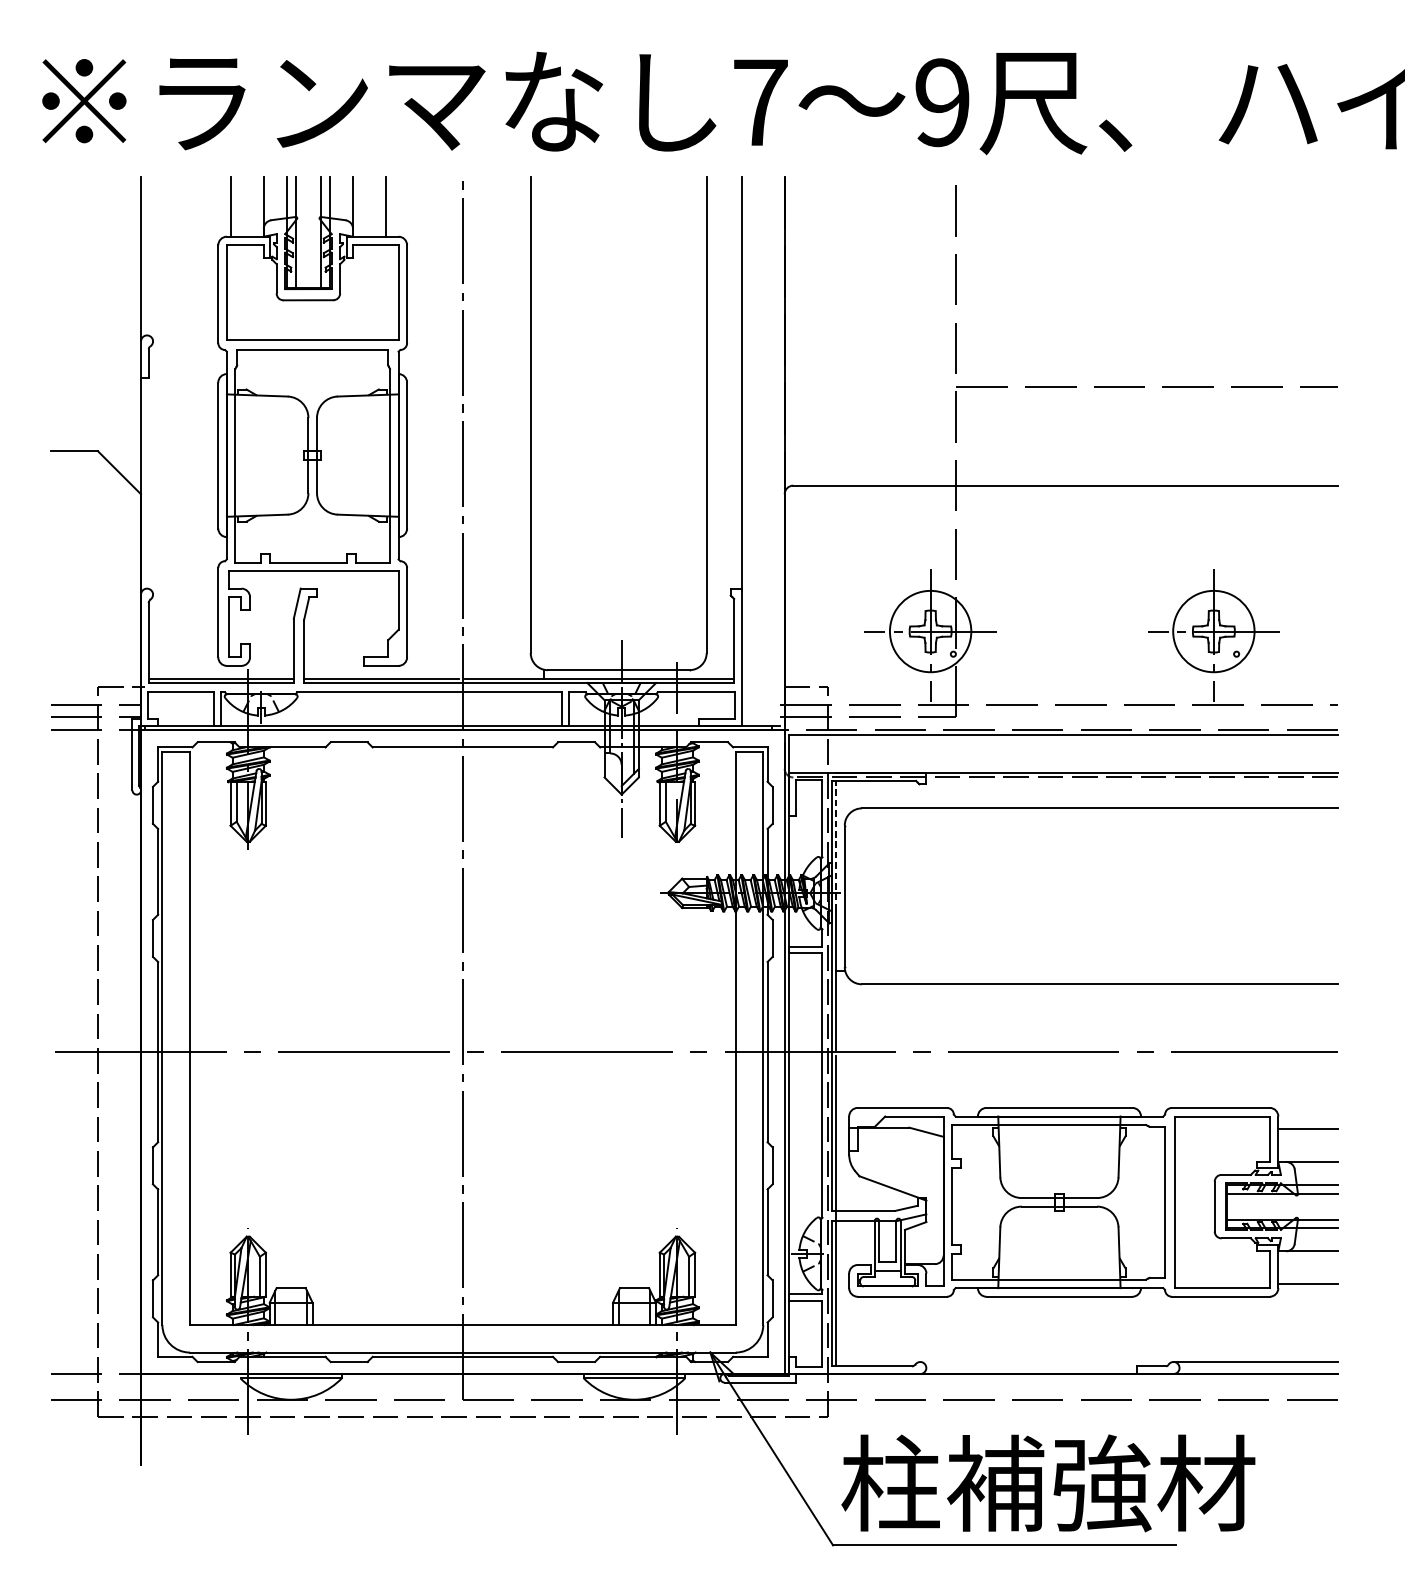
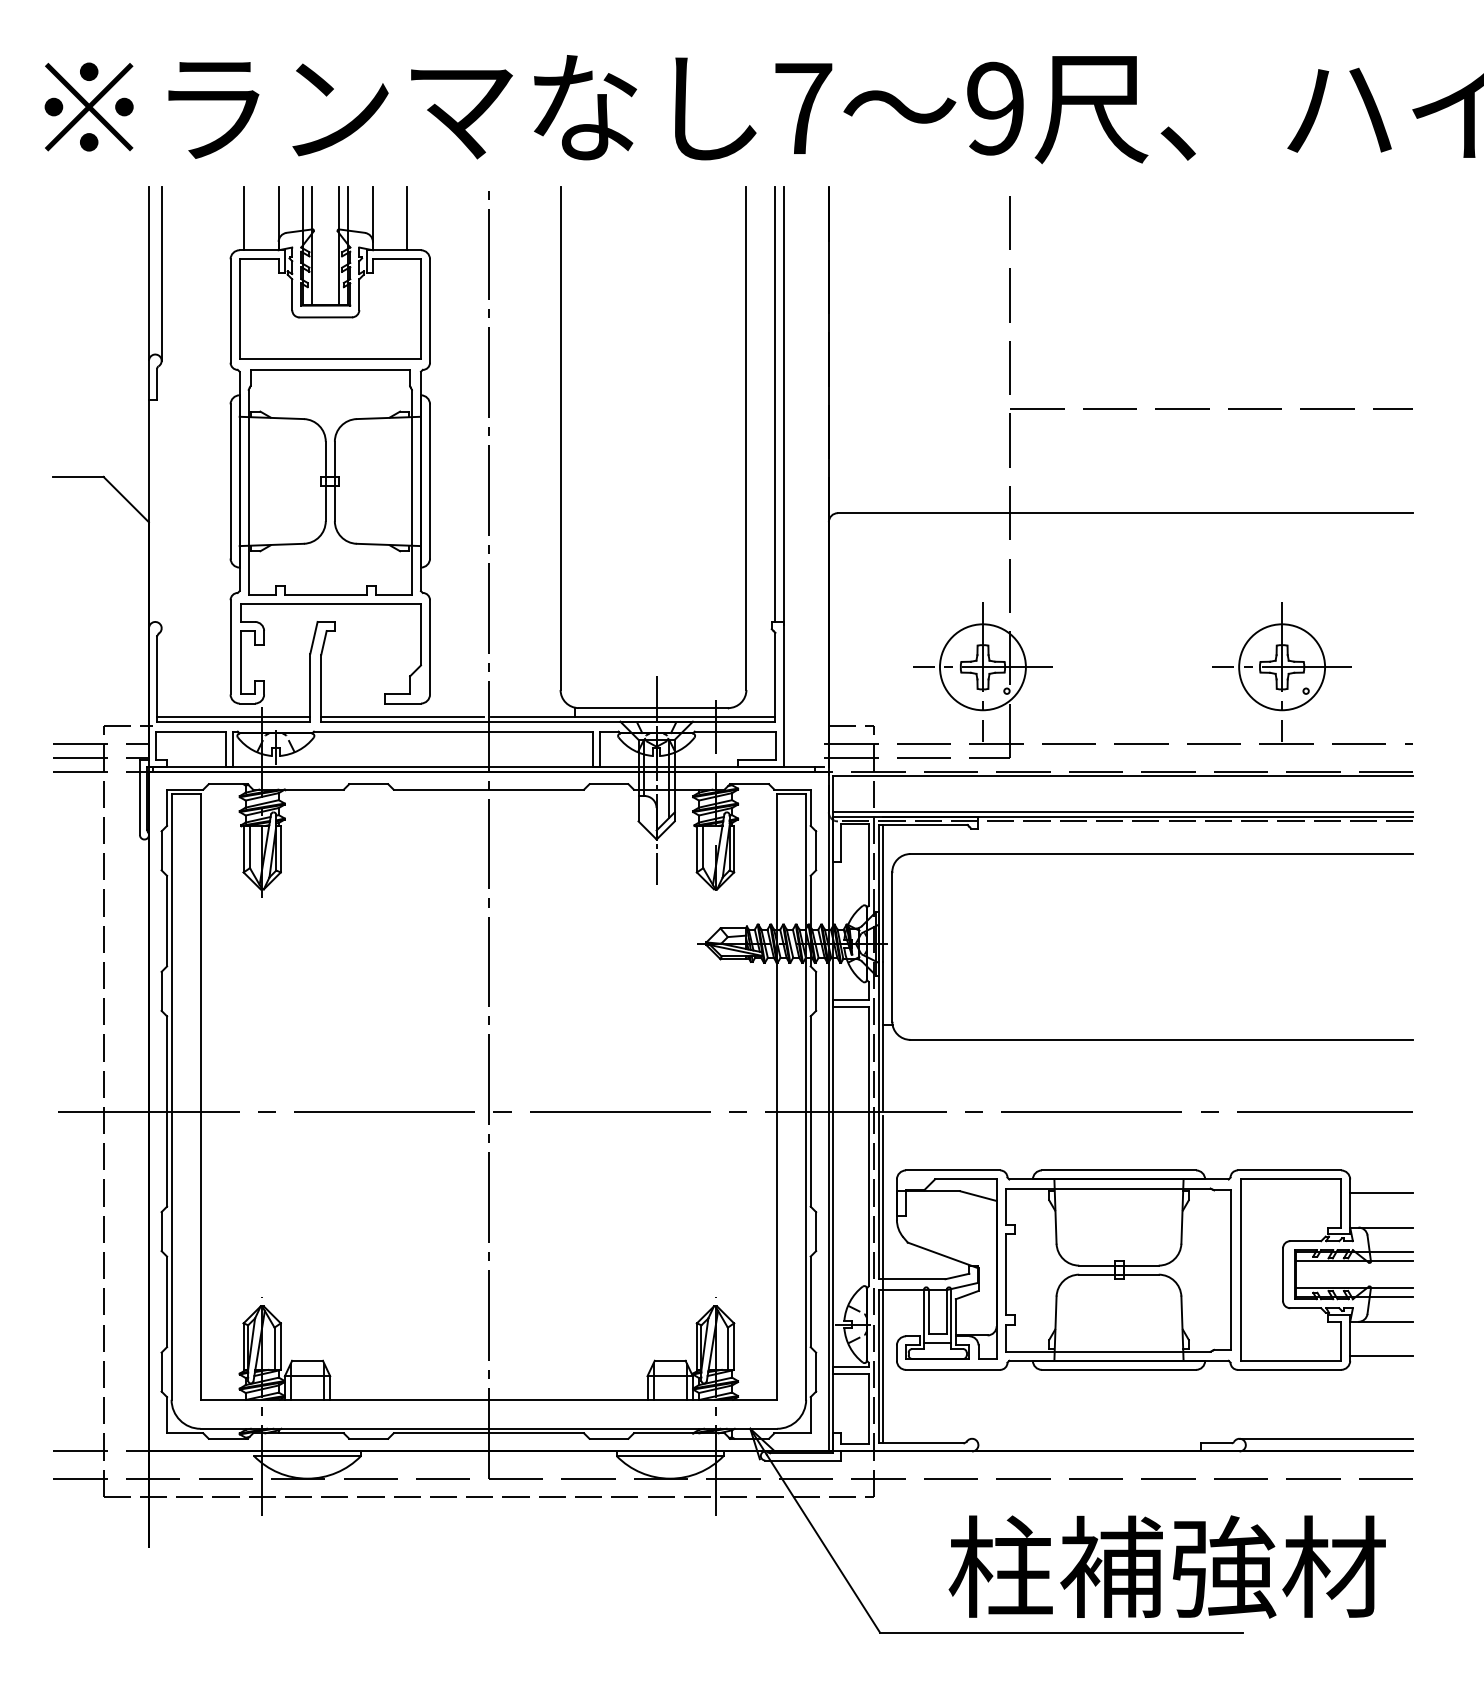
line: (152, 258) -> (161, 273), added
line: (734, 382) -> (775, 404), added
line: (1063, 769) -> (1123, 812), added
line: (836, 844) -> (883, 892), dashed -> solid
text: (1047, 1482) -> (1166, 1566), moved

